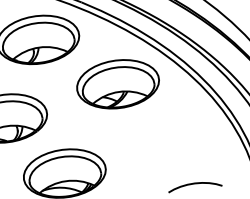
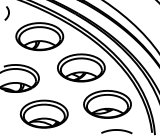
part: (172, 141) -> (107, 104), added

